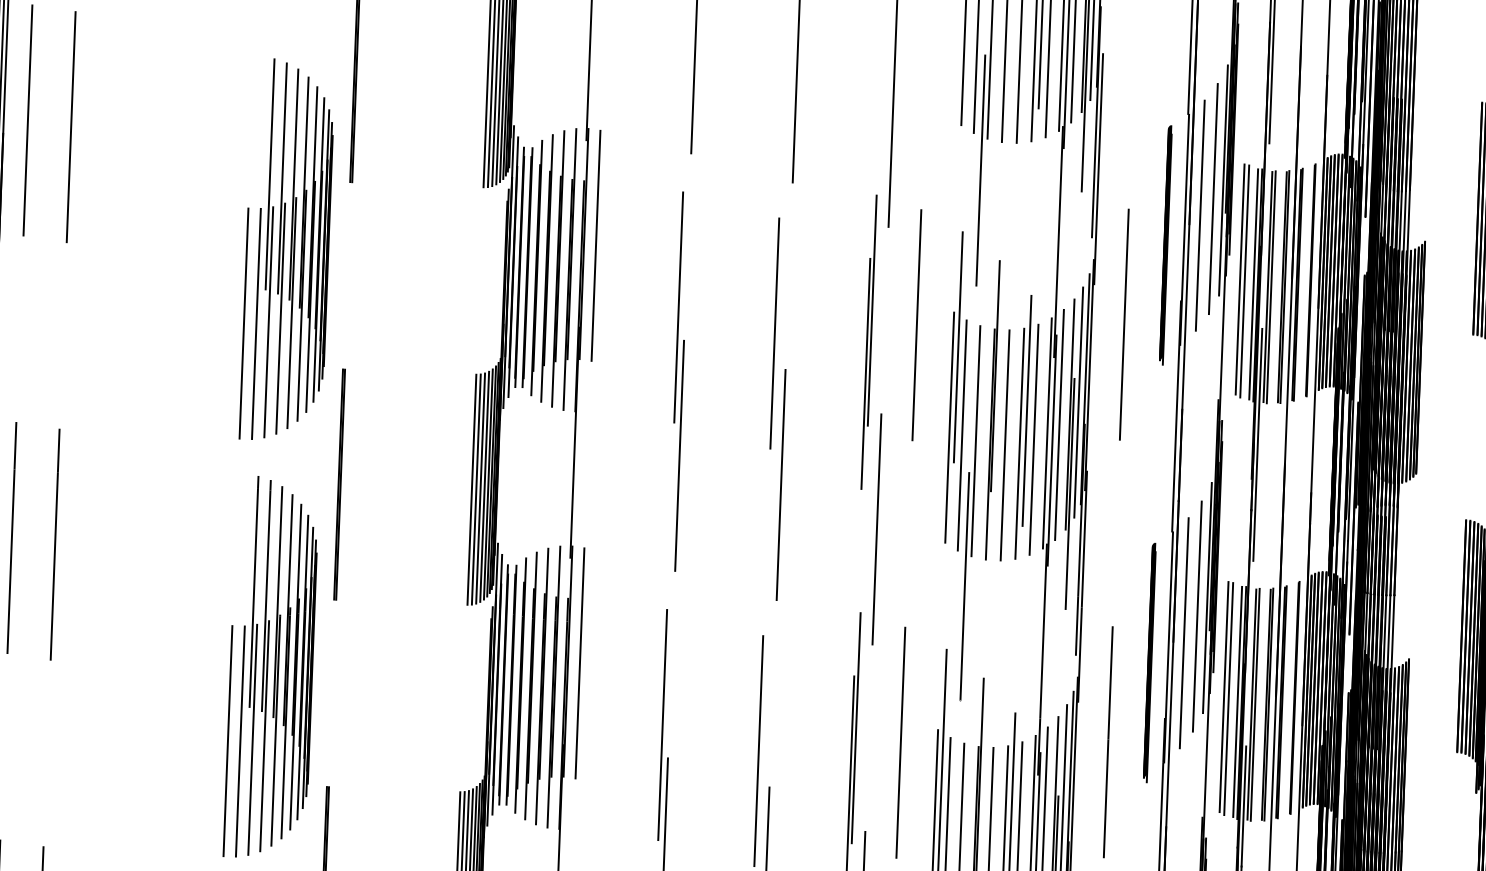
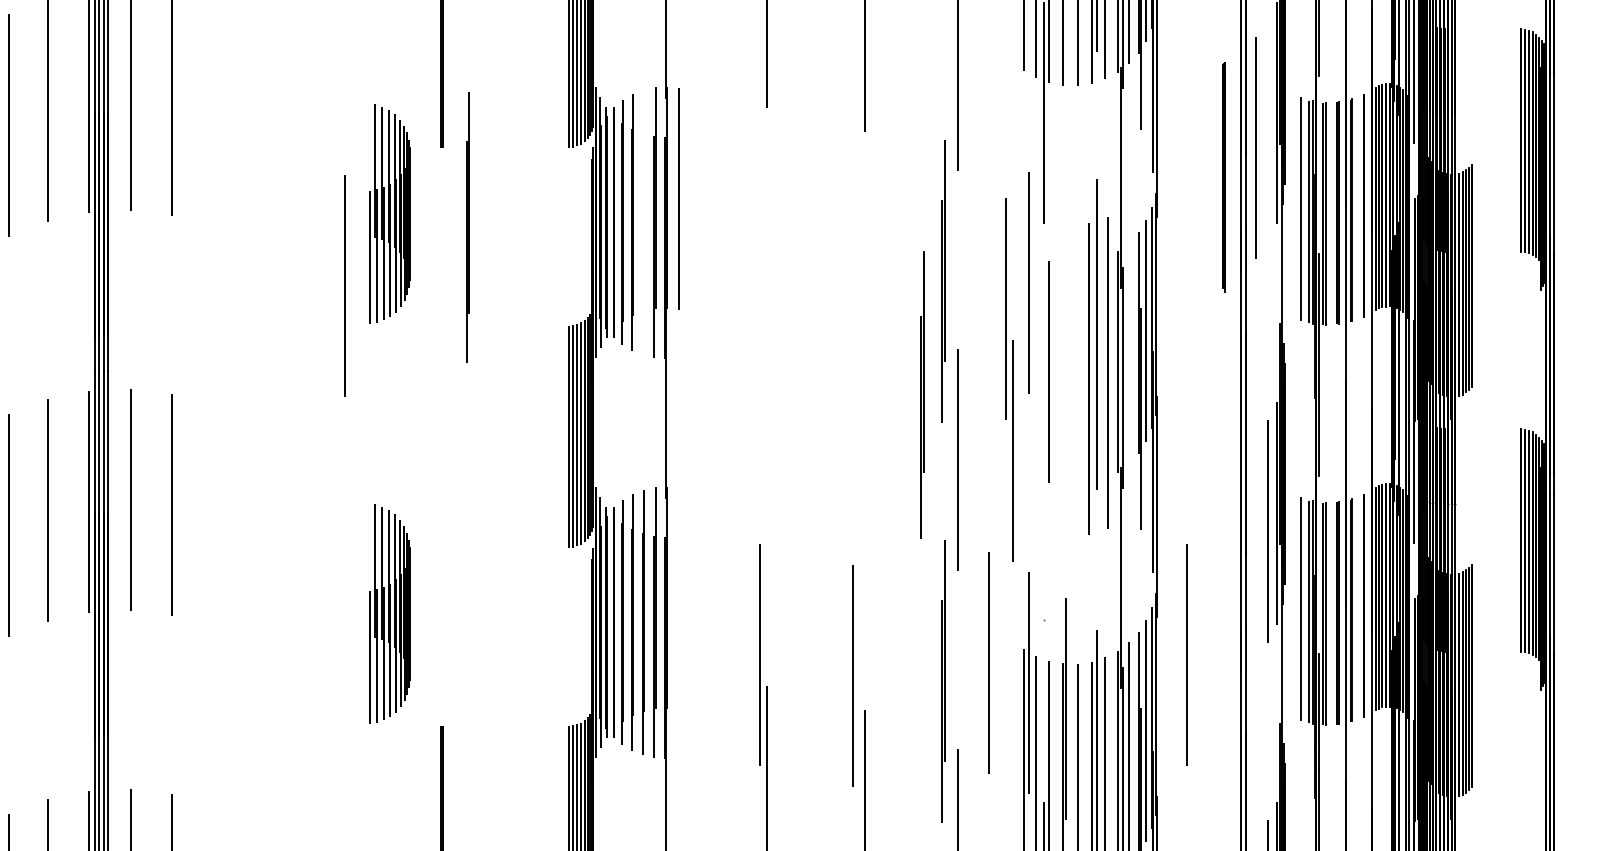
line: (1213, 199) -> (1267, 131), removed
part: (293, 249) -> (389, 213), size x0.6
line: (374, 267) -> (467, 227), added
line: (558, 269) -> (643, 222), removed
line: (1240, 279) -> (1296, 207), removed
line: (916, 324) -> (988, 262), removed
line: (1124, 324) -> (1187, 254), removed
line: (775, 333) -> (853, 276), removed
part: (679, 381) -> (1009, 379), moved
part: (992, 410) -> (922, 394), moved
line: (1059, 425) -> (1128, 353), removed
line: (949, 427) -> (1023, 359), removed
part: (1027, 427) -> (1098, 356), size x1.4
line: (962, 435) -> (1036, 366), removed
line: (1005, 445) -> (1077, 374), removed
line: (338, 484) -> (441, 436), removed
line: (780, 484) -> (864, 420), removed
line: (965, 585) -> (1044, 510), removed
line: (1183, 632) -> (1255, 547), removed
line: (579, 662) -> (678, 598), removed
line: (1149, 662) -> (1223, 577), removed
part: (277, 666) -> (389, 613), size x0.6
line: (1224, 697) -> (1296, 607), removed
line: (227, 741) -> (344, 686), removed

